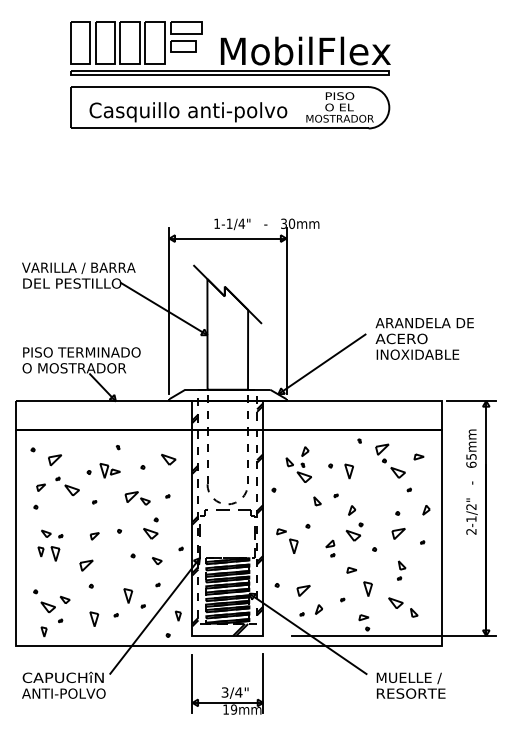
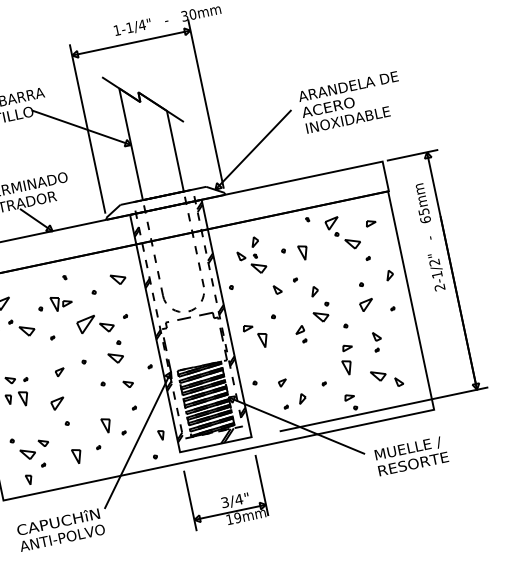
part: (137, 498) -> (95, 325), size x1.4
part: (351, 570) -> (347, 347), moved
part: (303, 590) -> (282, 382), size x0.6

